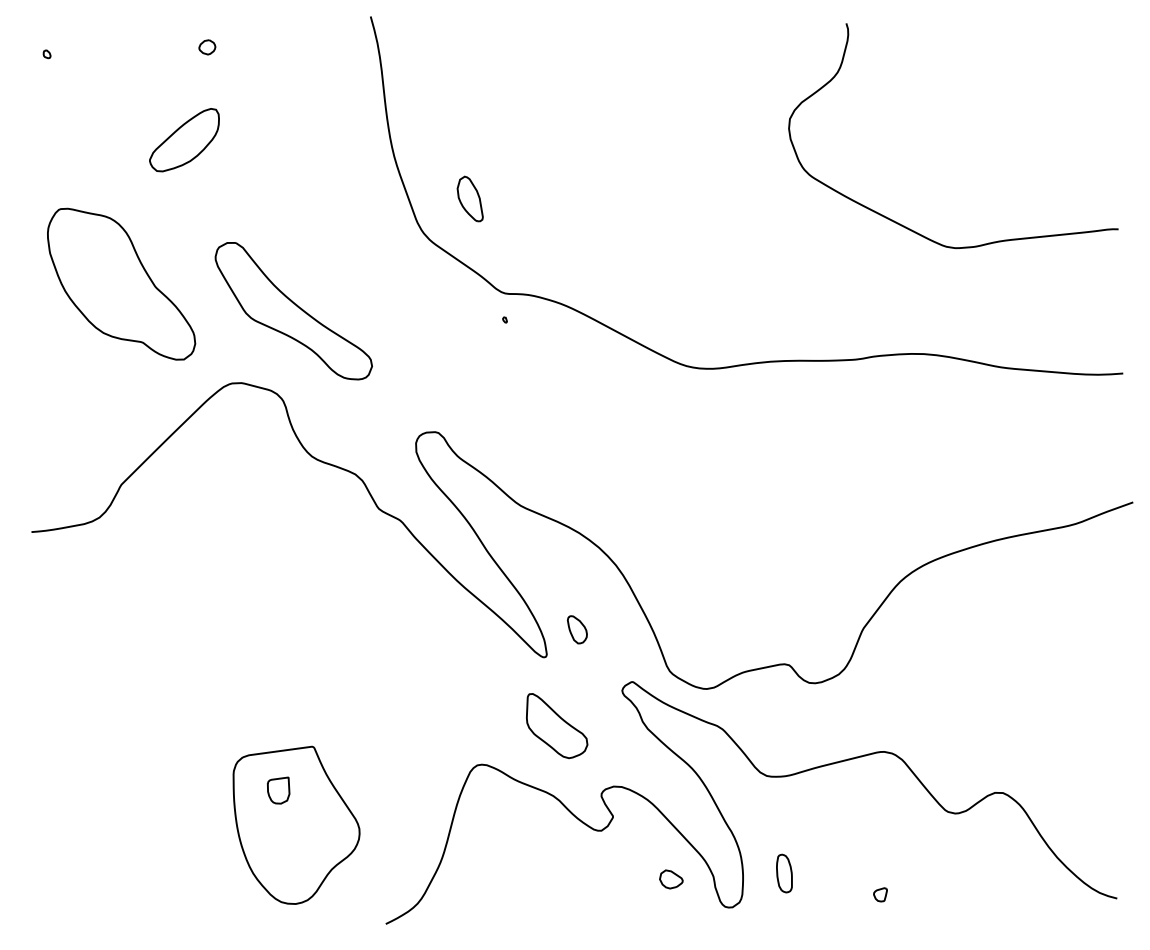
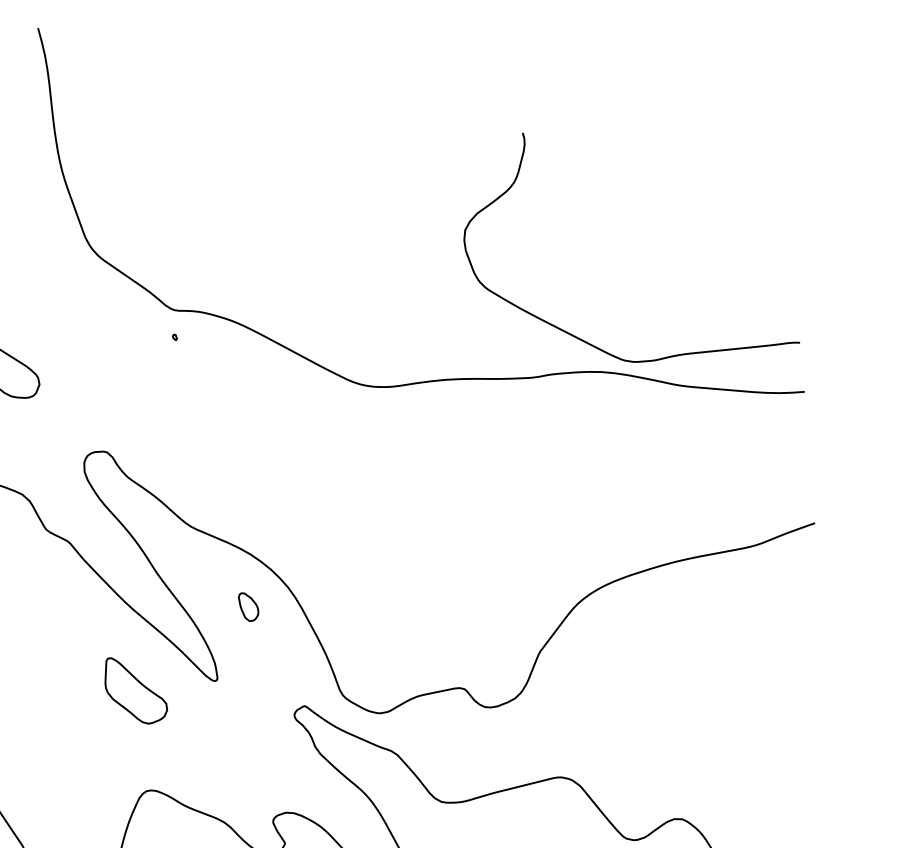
part: (469, 198) -> (138, 213), removed
curve: (908, 227) -> (586, 340), moved
part: (577, 629) -> (248, 606), moved
part: (557, 726) -> (136, 691), moved

